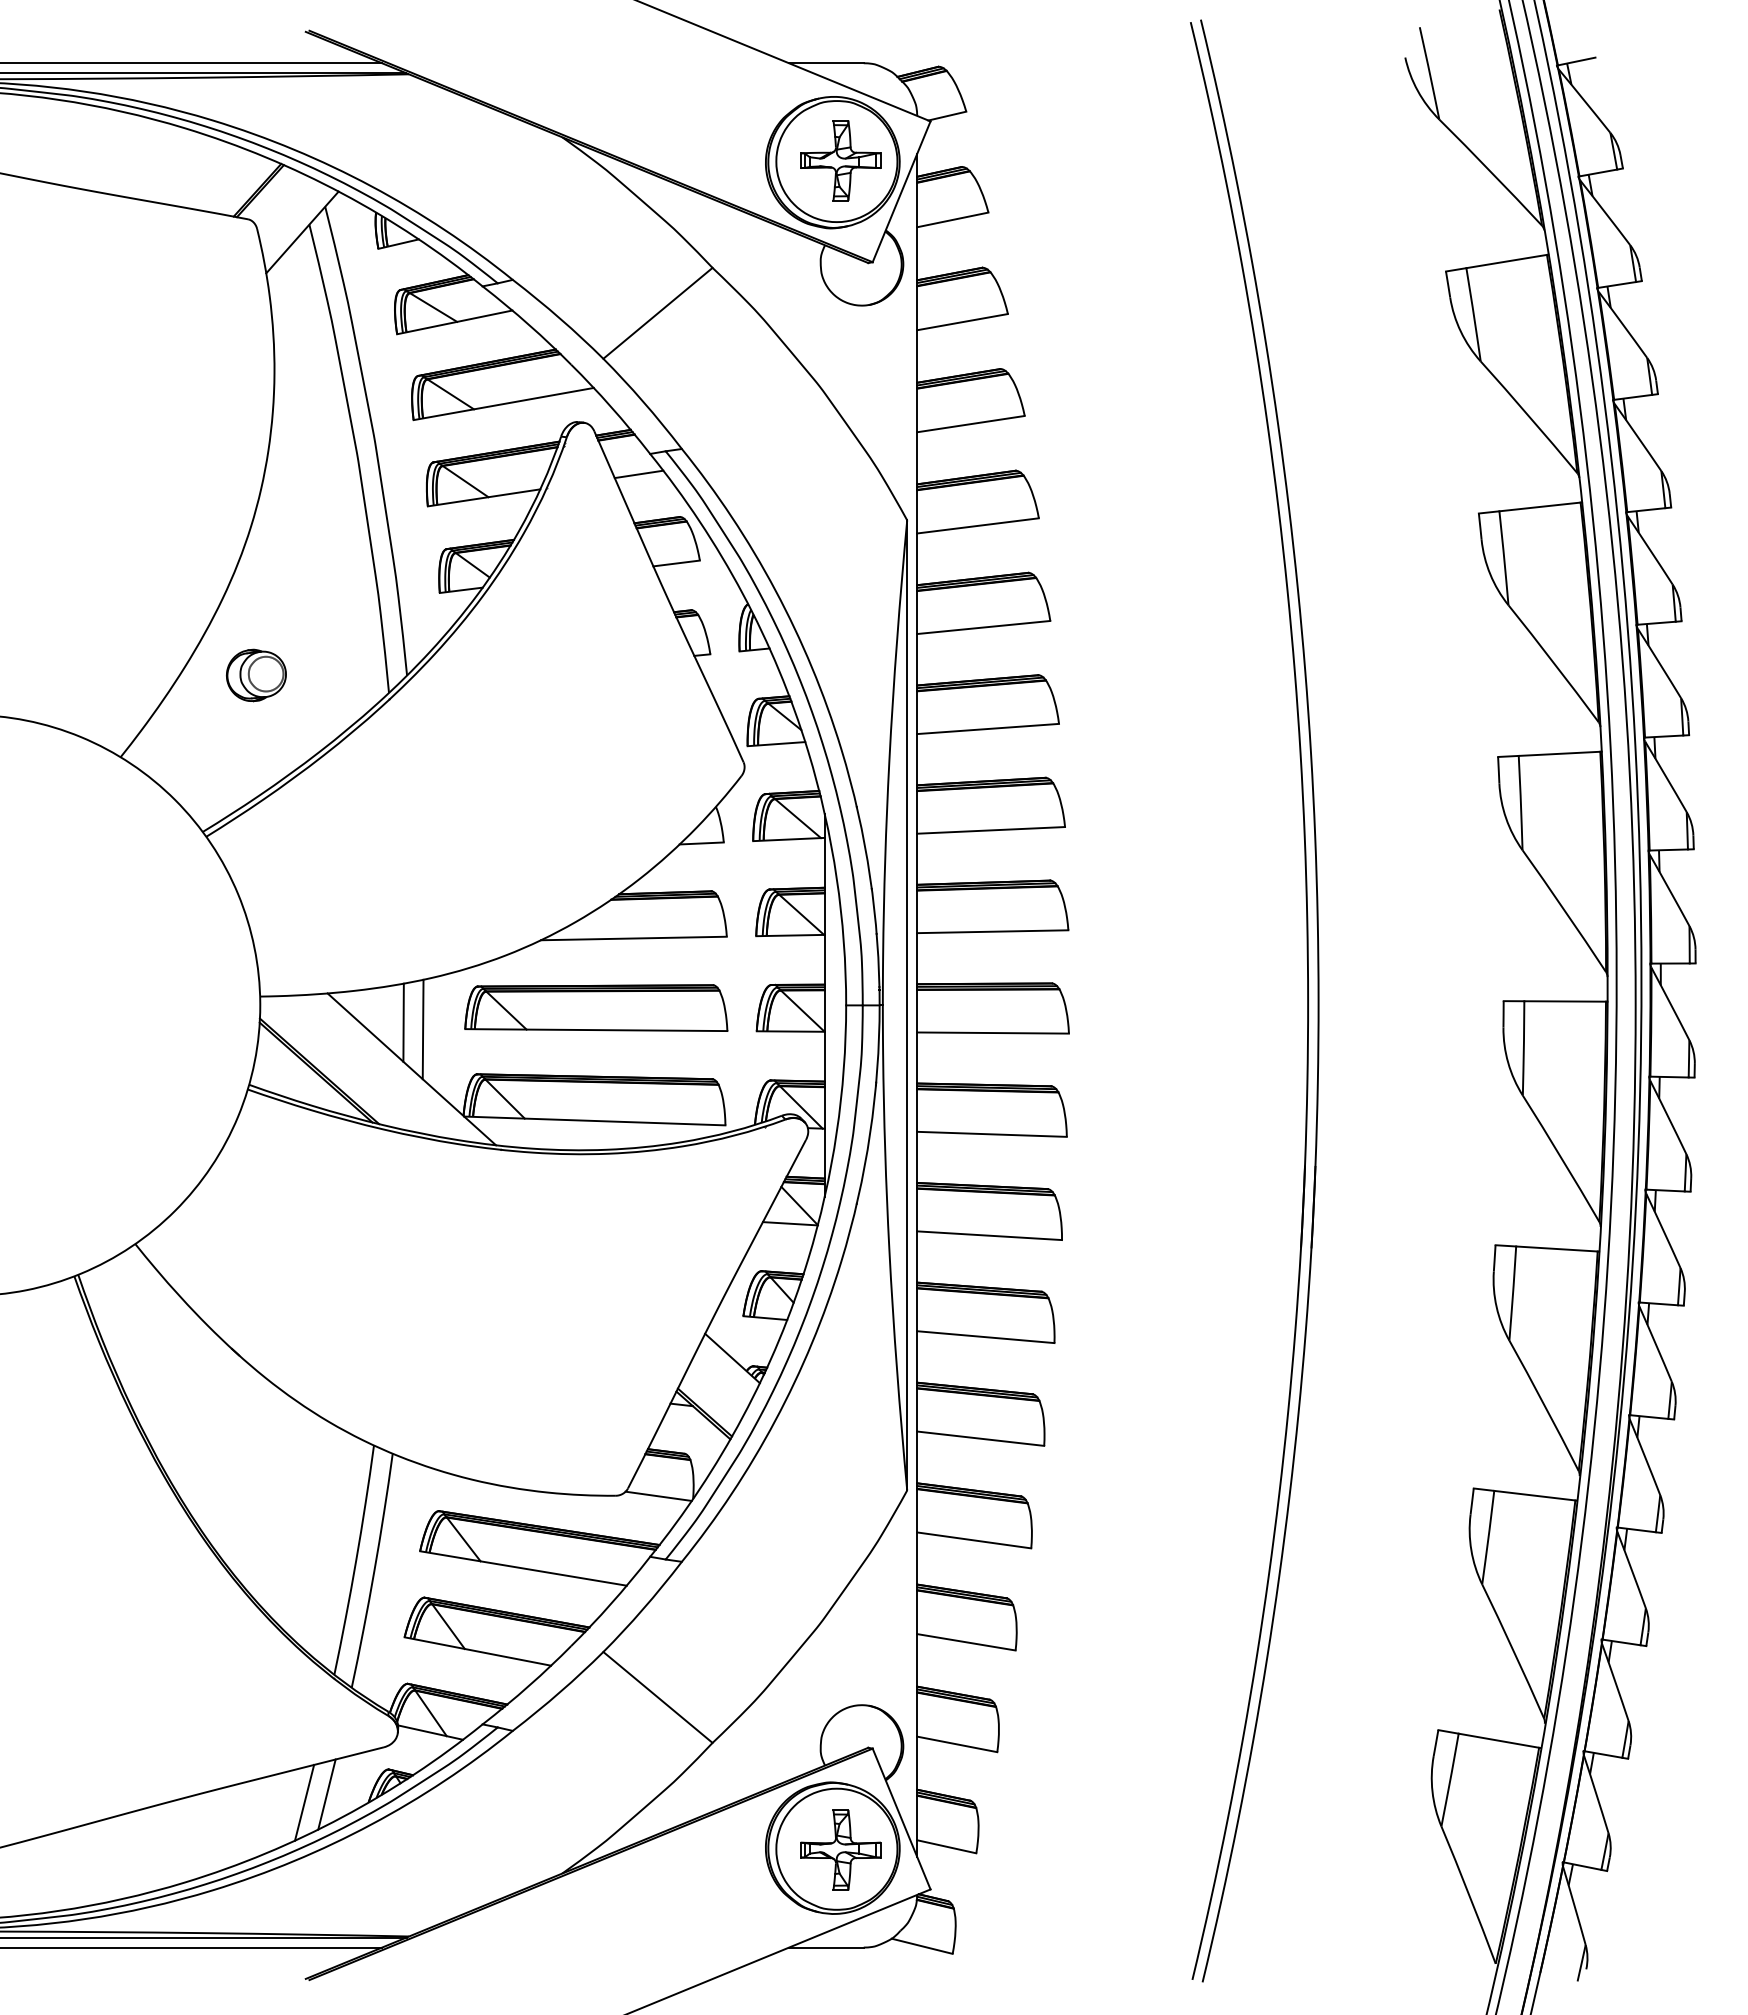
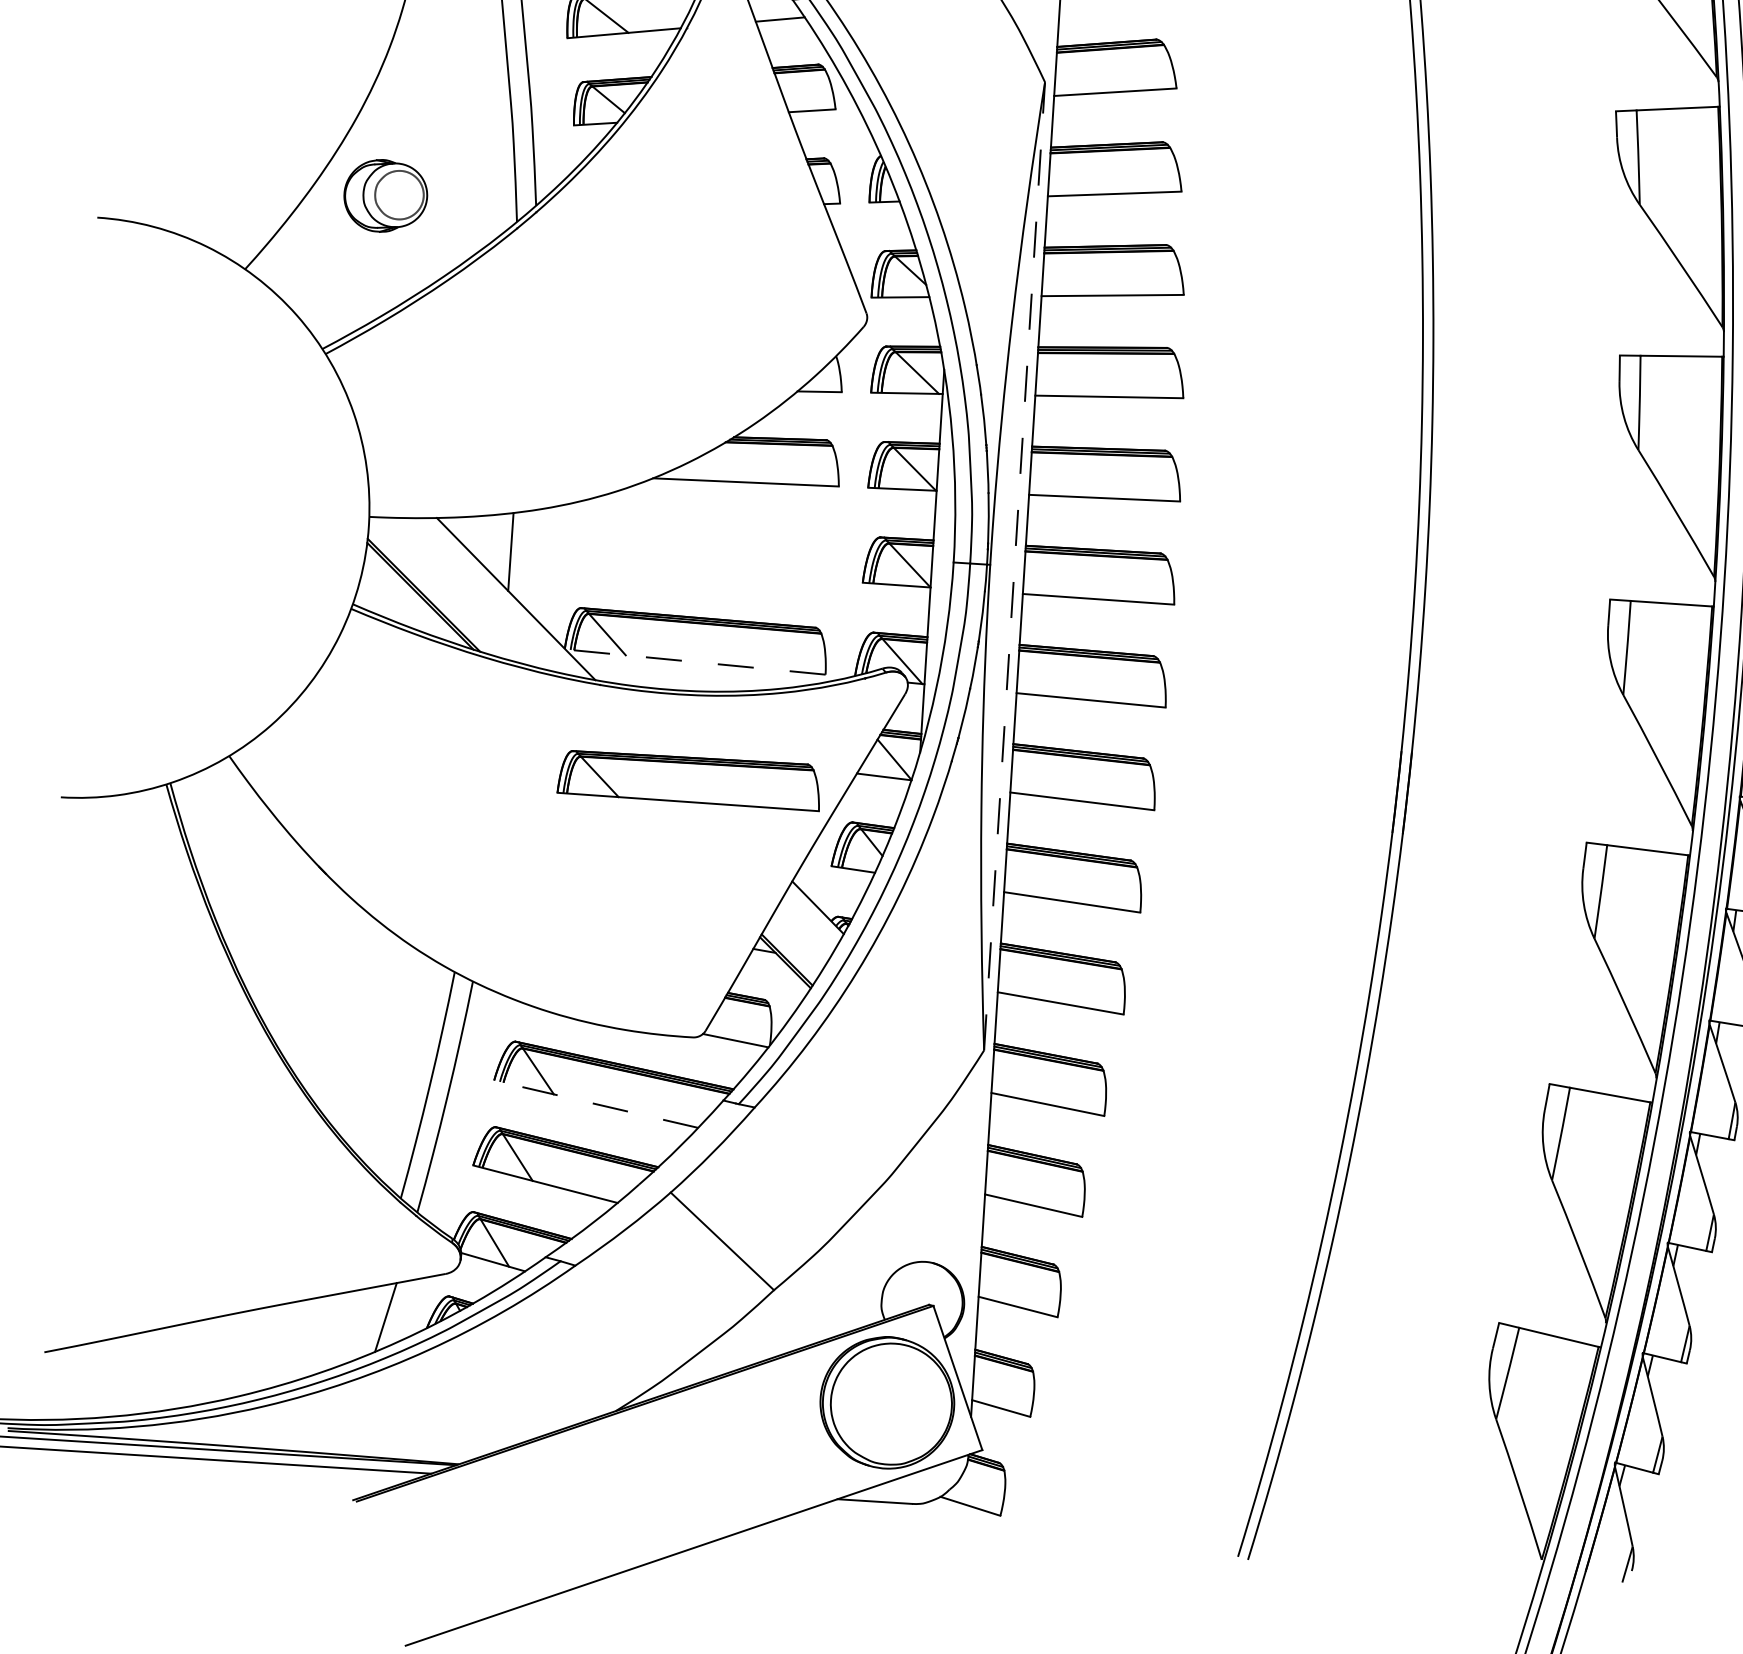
part: (256, 675) -> (385, 196), size x1.4
line: (907, 1004) -> (1014, 565), solid -> dashed
part: (596, 1007) -> (689, 779), moved
line: (422, 1029) -> (529, 559), removed
line: (594, 1120) -> (695, 661), solid -> dashed
line: (523, 1568) -> (596, 1104), solid -> dashed
line: (304, 1802) -> (362, 1324), removed
part: (840, 1849) -> (894, 1404), removed

